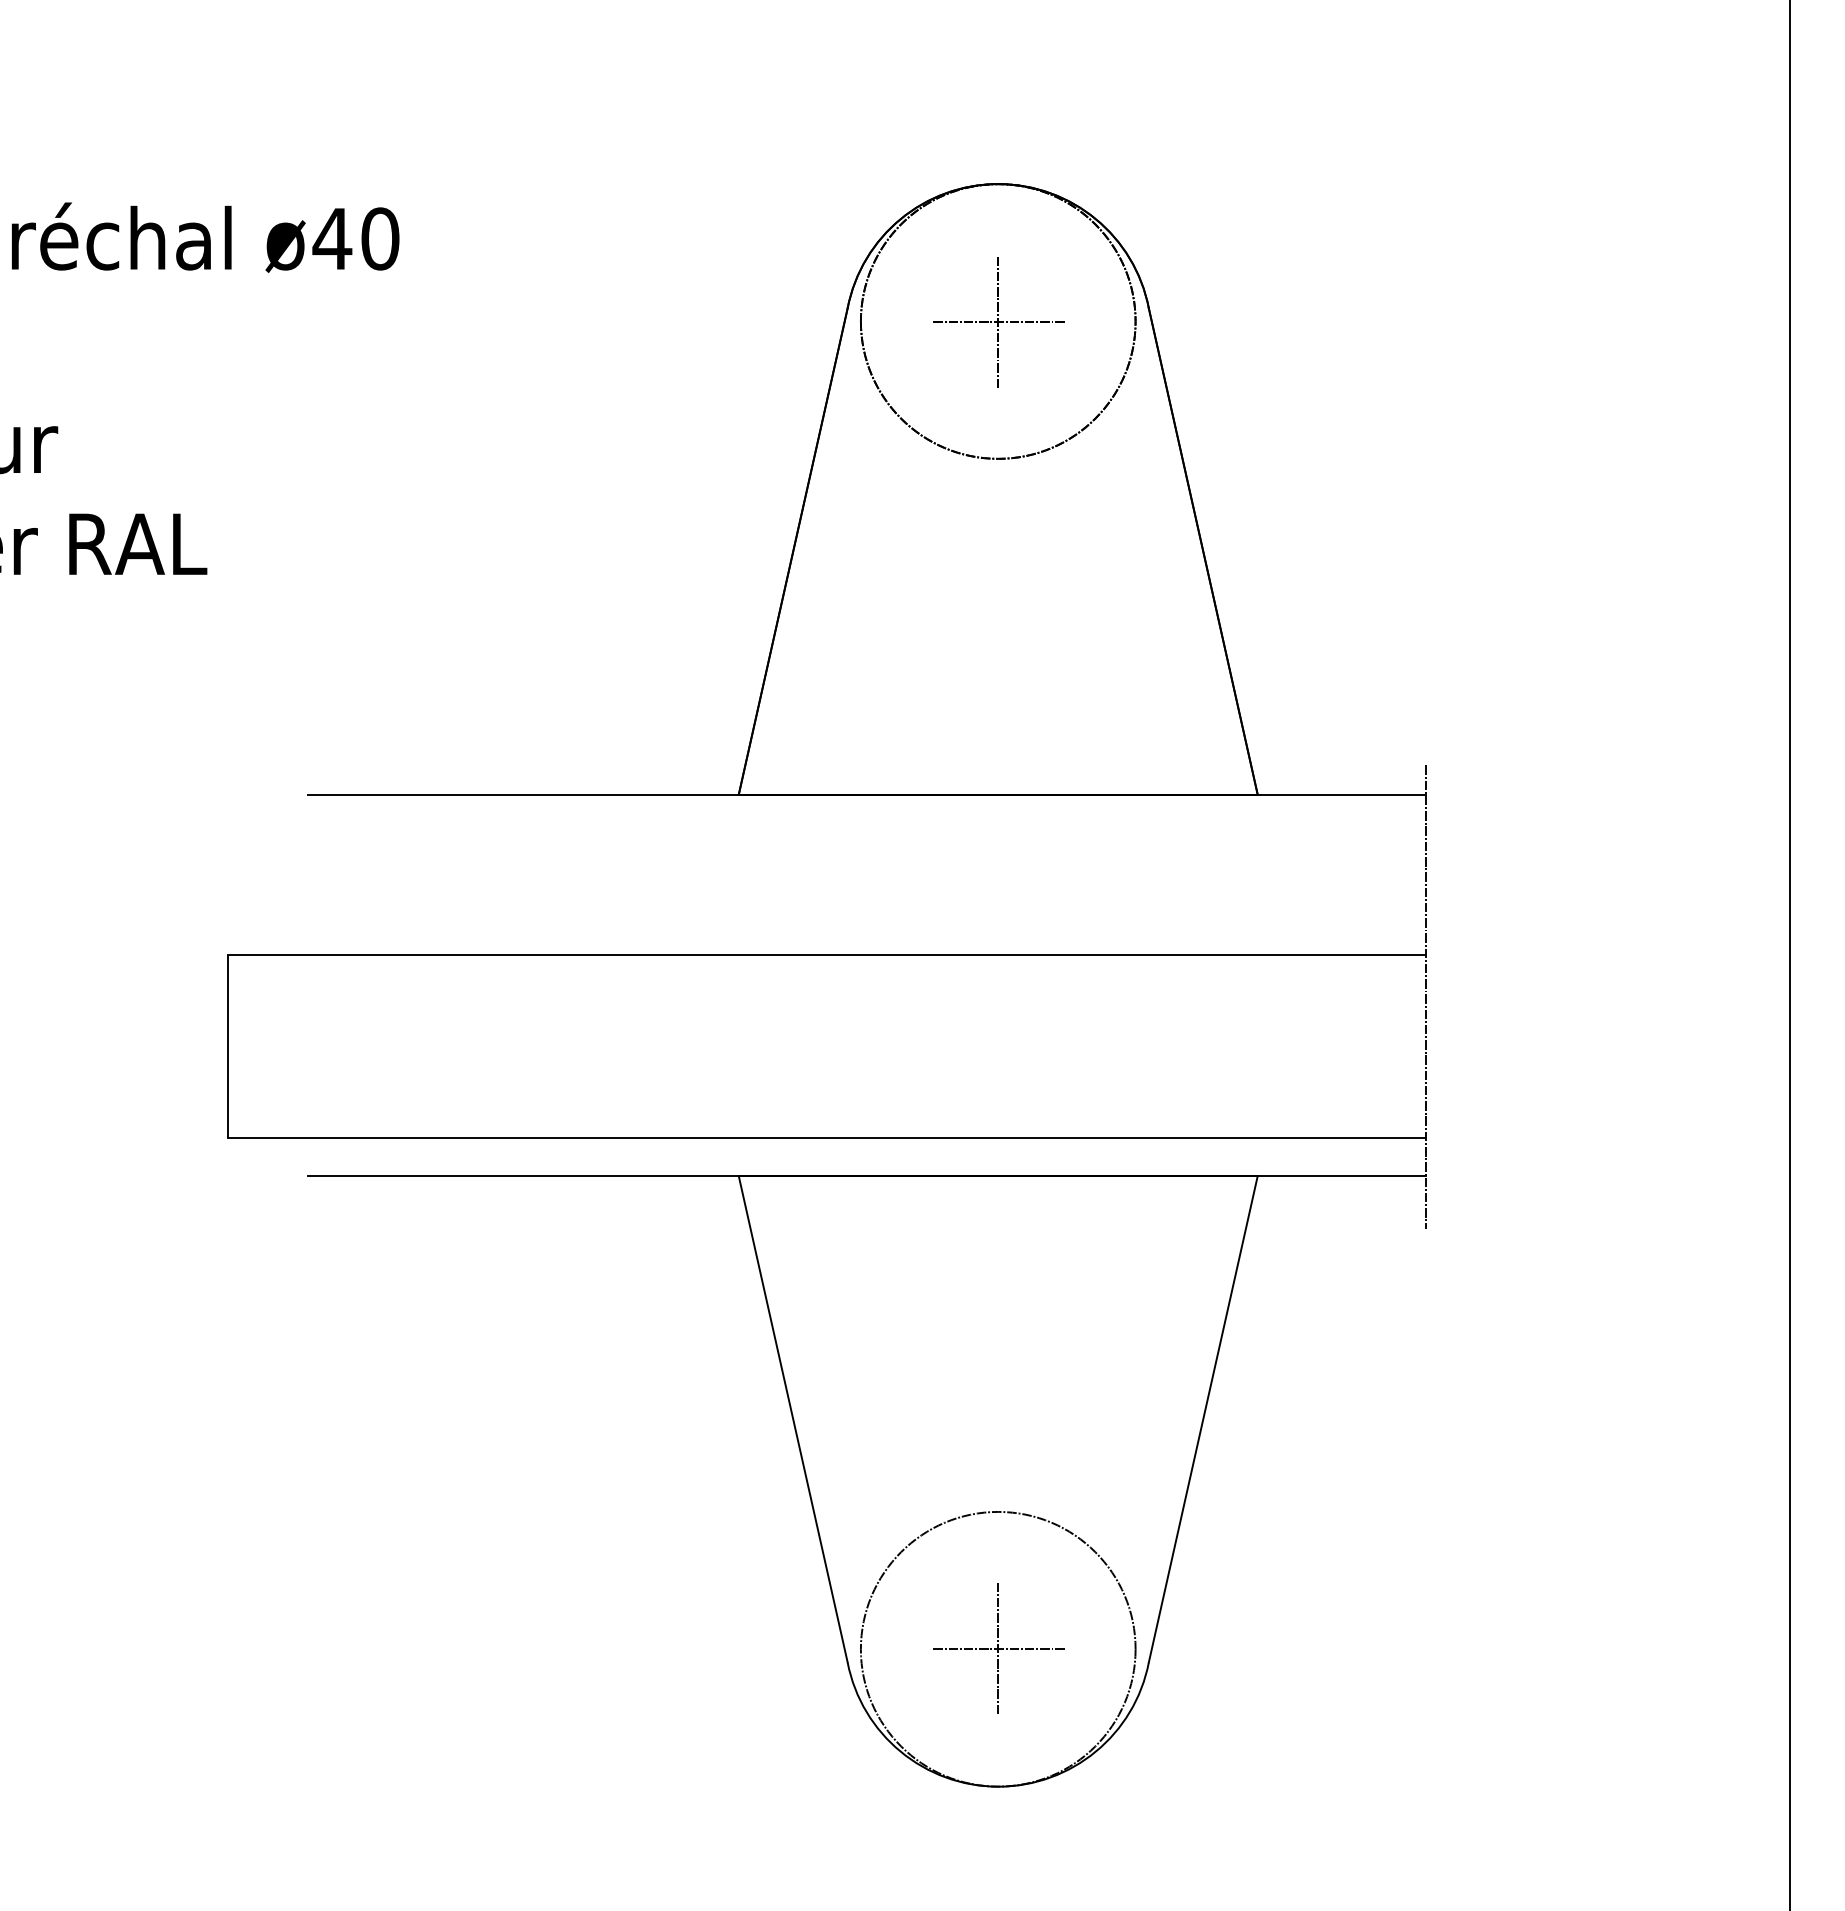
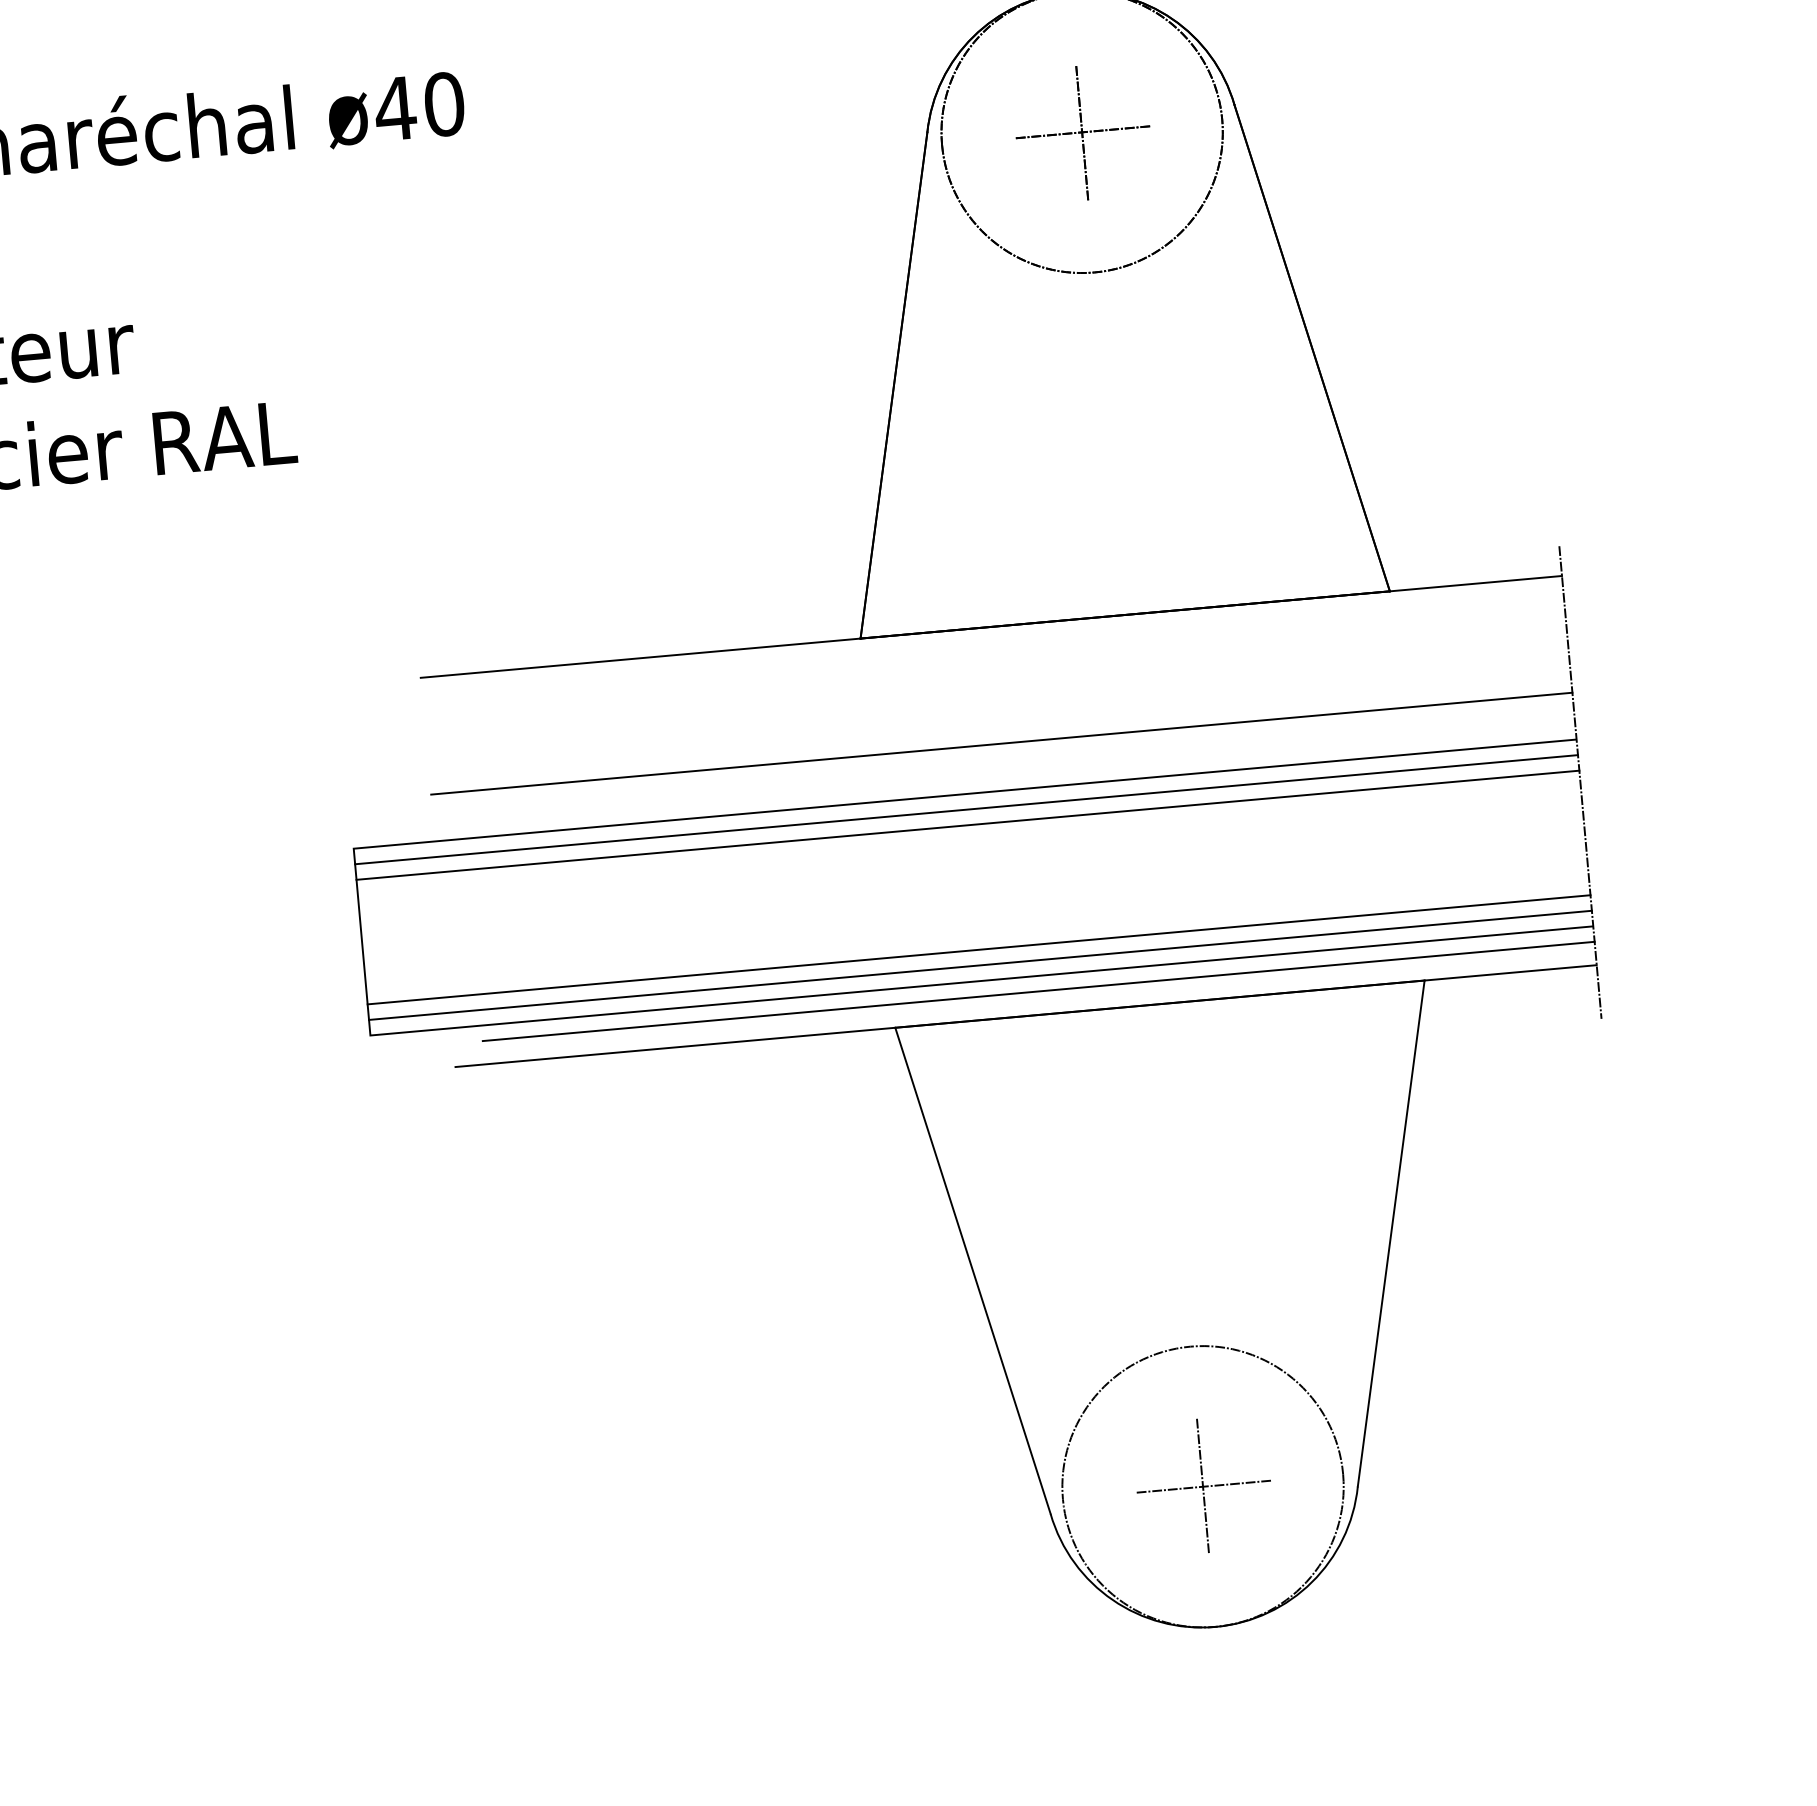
line: (866, 909) -> (1001, 744), added
line: (826, 970) -> (966, 810), added
line: (826, 985) -> (967, 825), added
line: (826, 1107) -> (978, 949), added
line: (826, 1122) -> (979, 965), added
line: (881, 1153) -> (1038, 991), added

